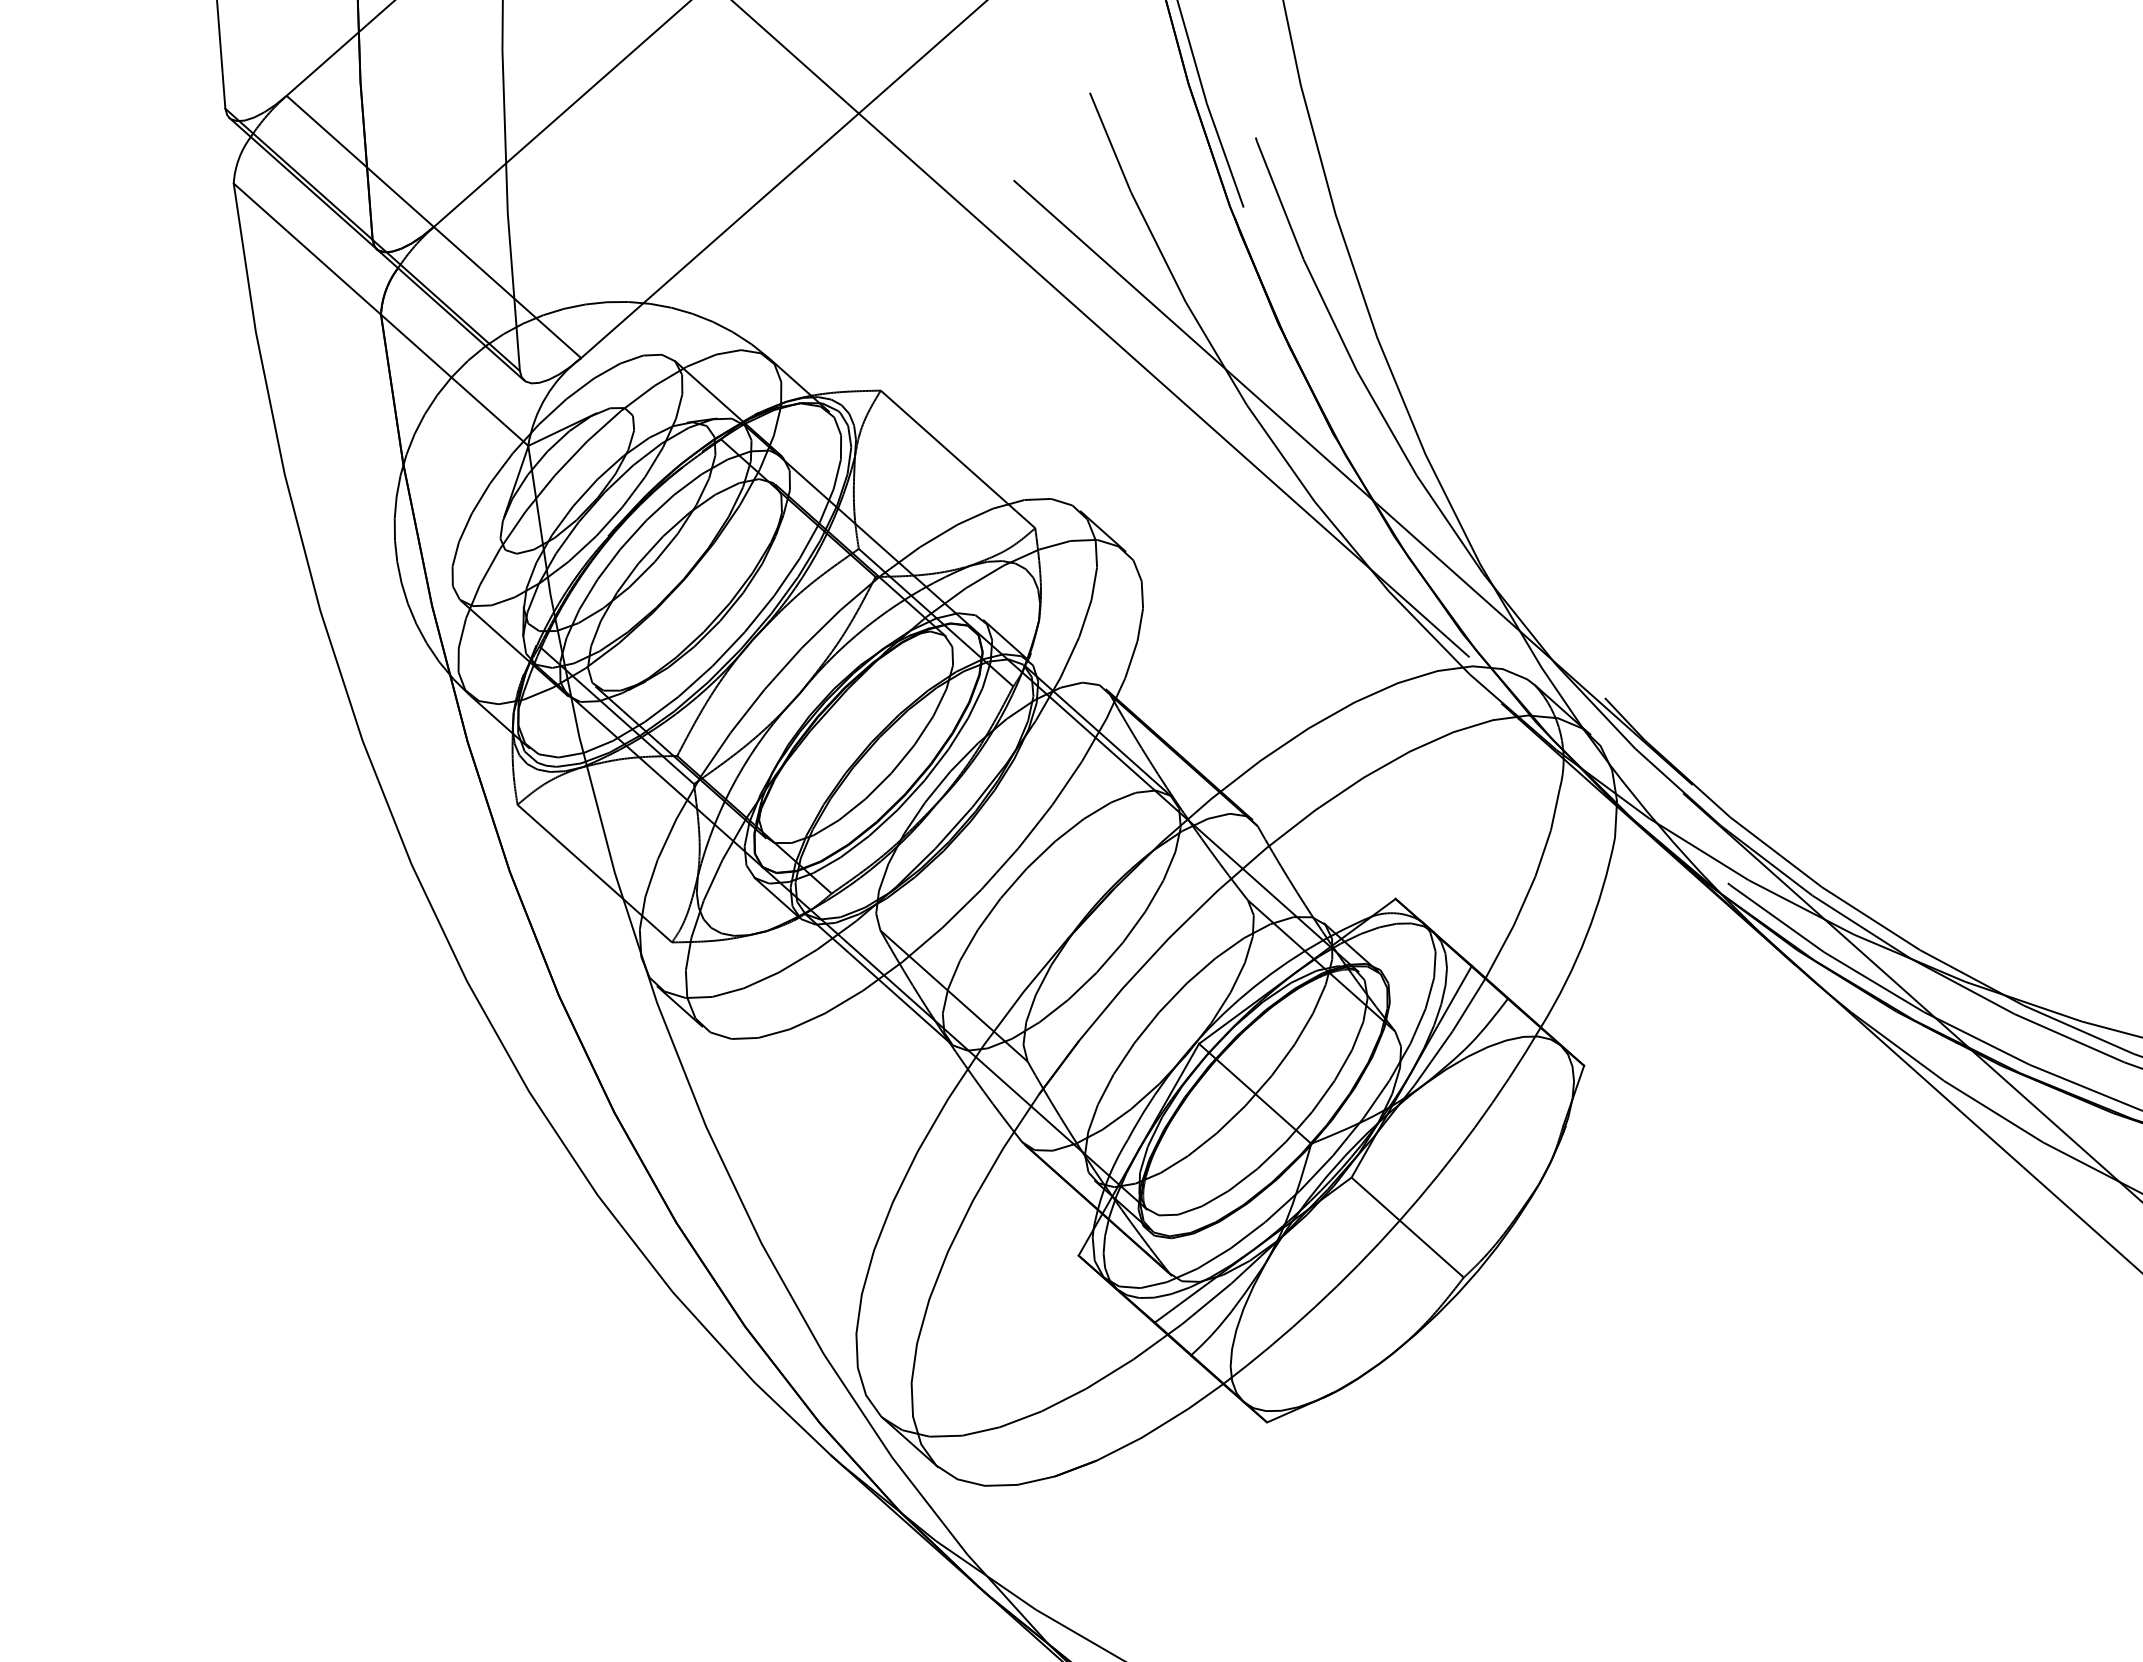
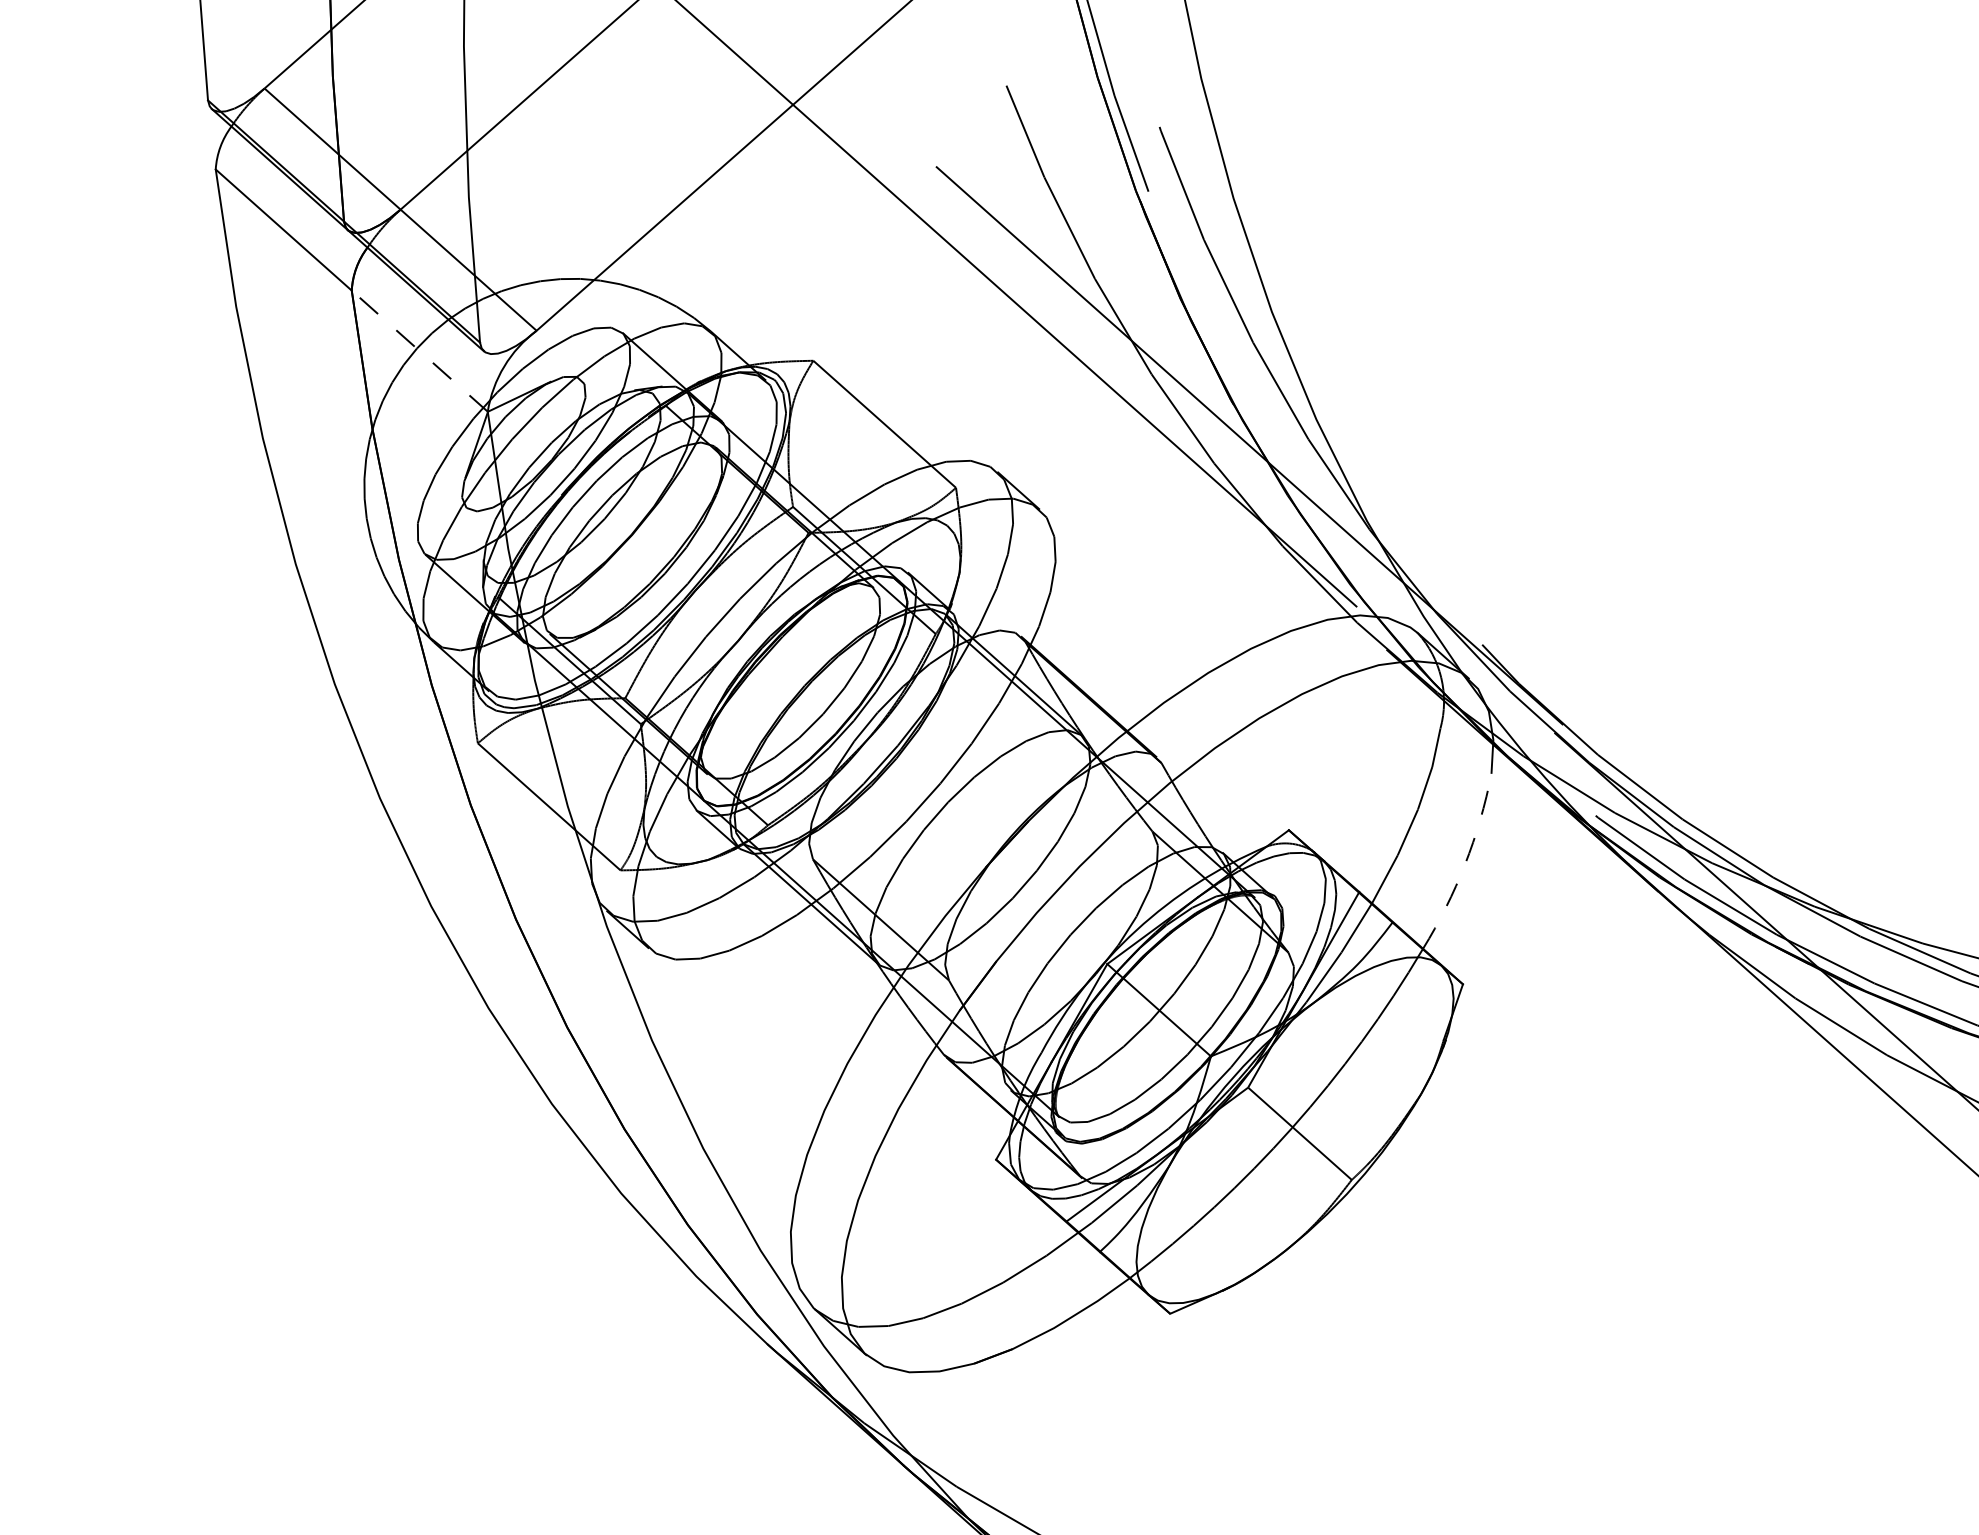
line: (454, 380) -> (419, 351), solid -> dashed
arc: (1586, 935) -> (1465, 864), solid -> dashed

